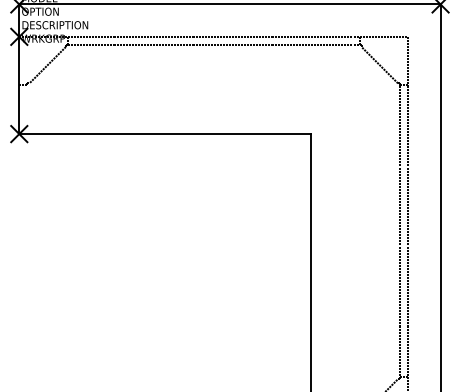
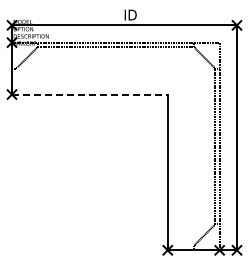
line: (164, 133) -> (89, 94), solid -> dashed

